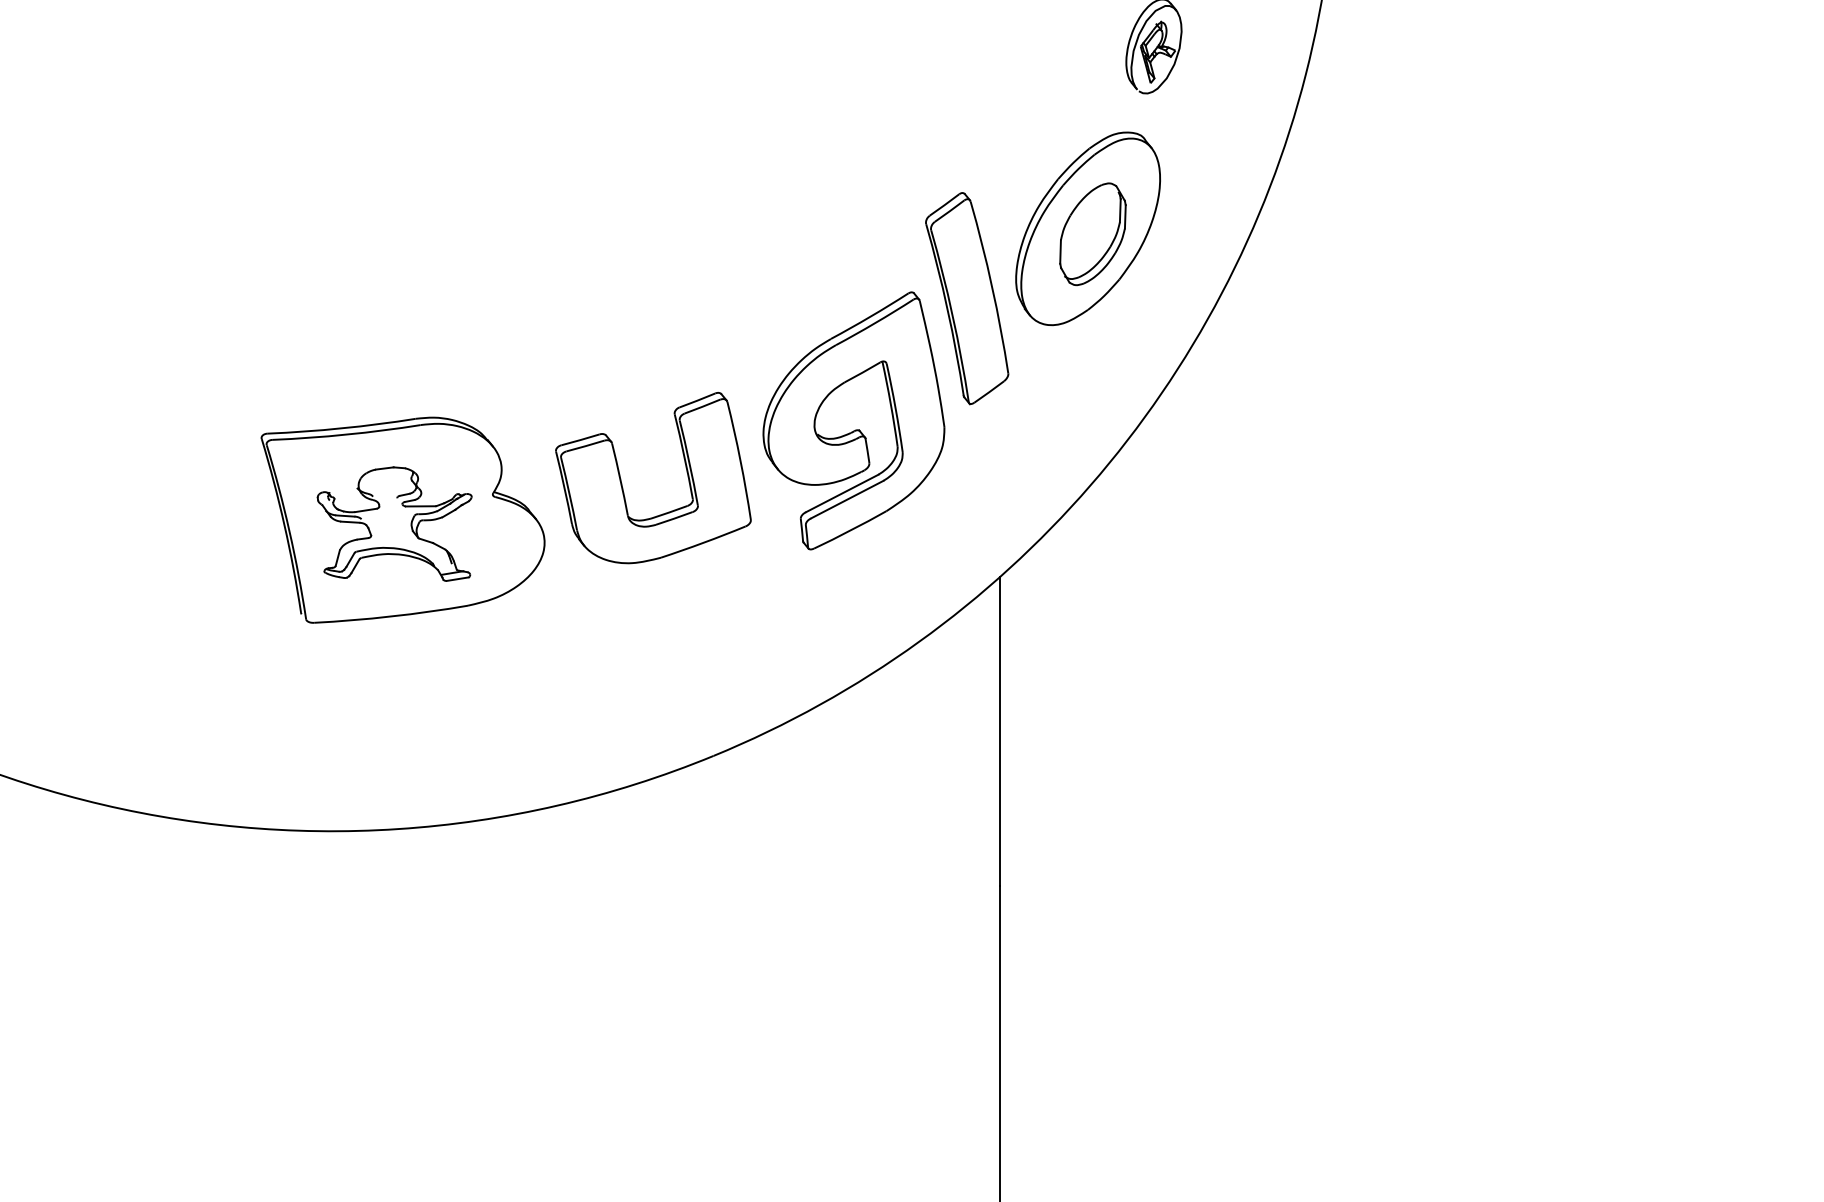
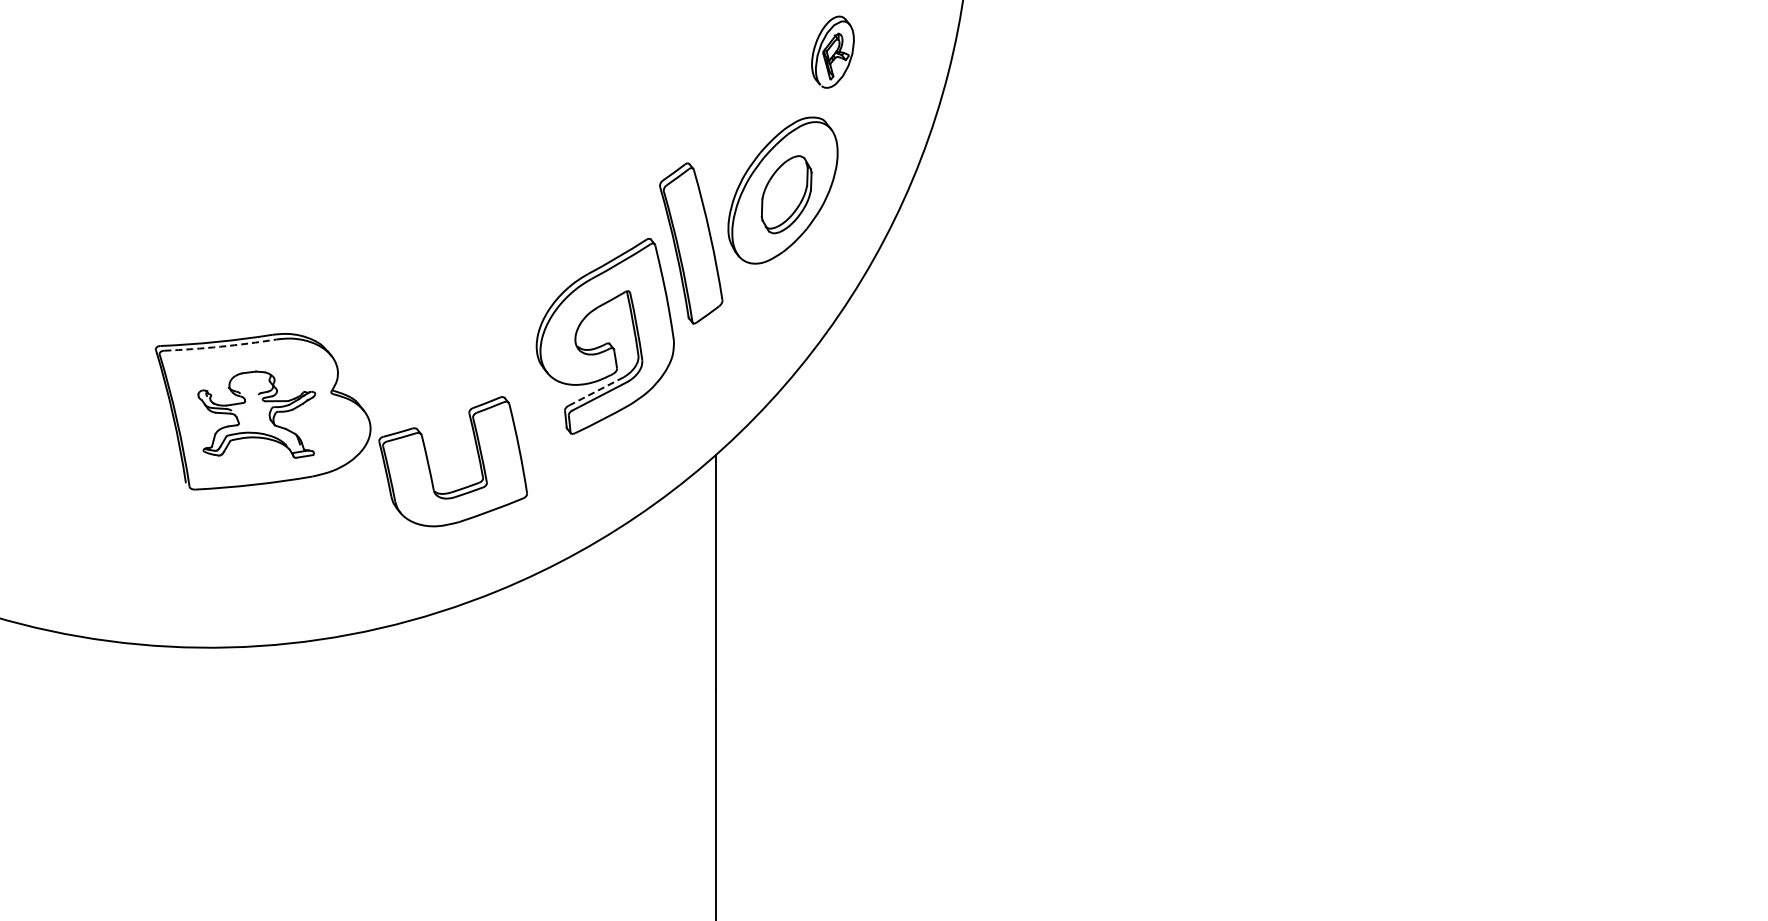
arc: (346, 434) -> (220, 346), solid -> dashed
part: (622, 480) -> (429, 463), moved
line: (842, 493) -> (596, 391), solid -> dashed

